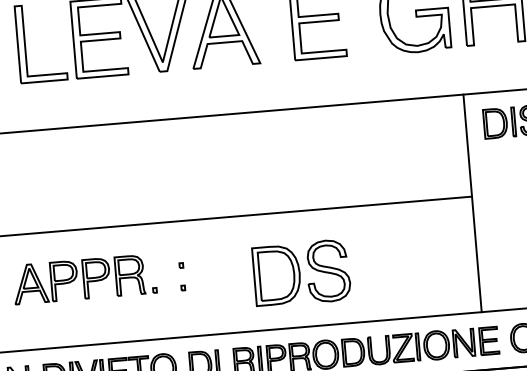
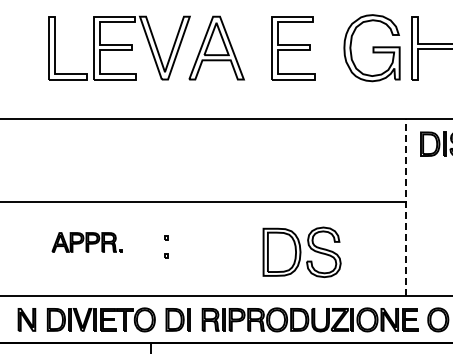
line: (472, 203) -> (406, 207), solid -> dashed
part: (300, 273) -> (301, 252), moved
part: (84, 279) -> (86, 242), size x0.6

